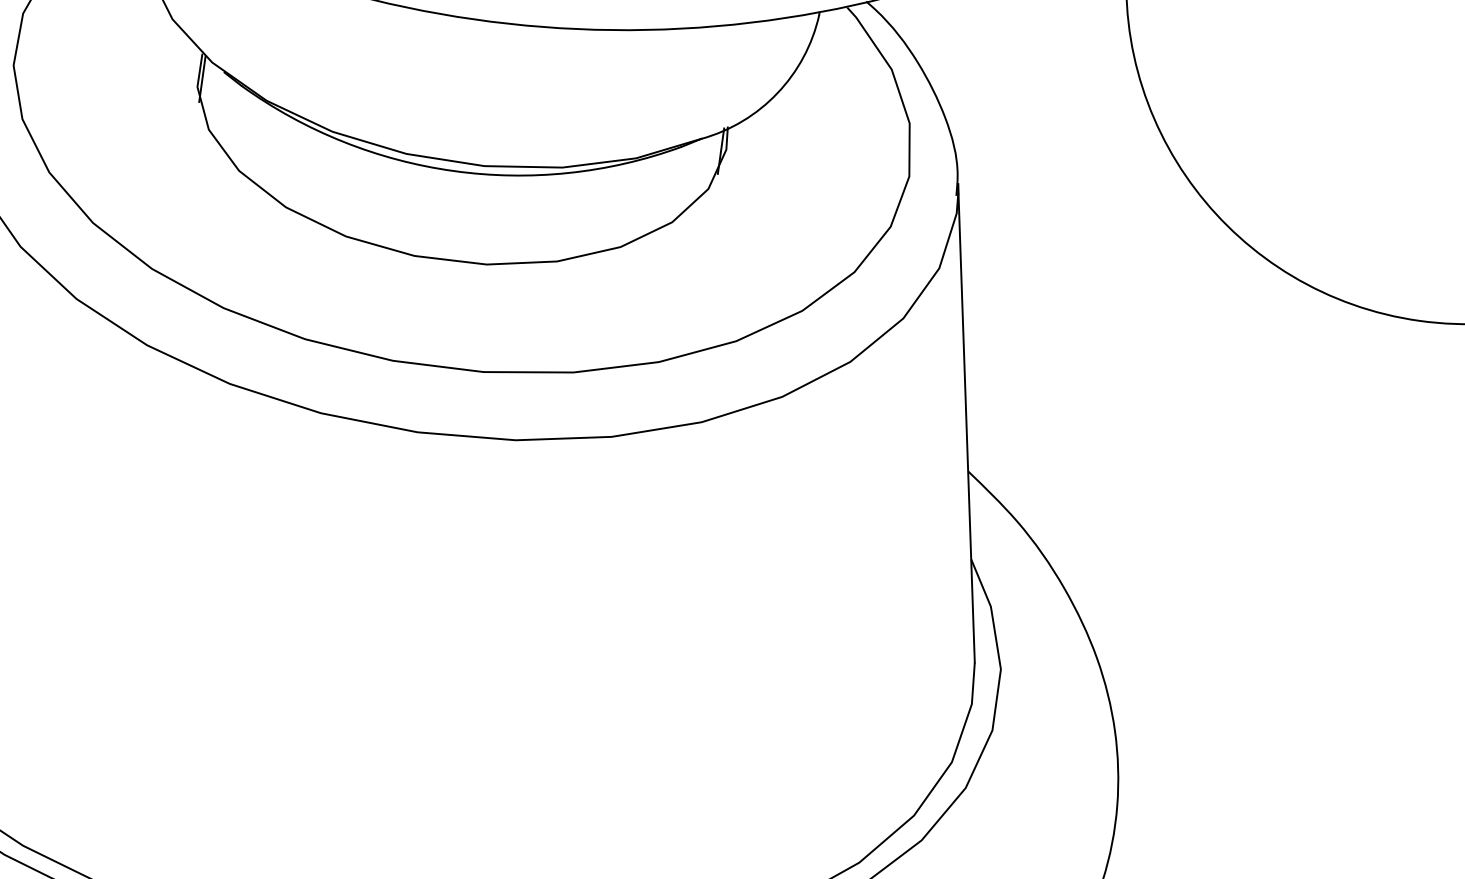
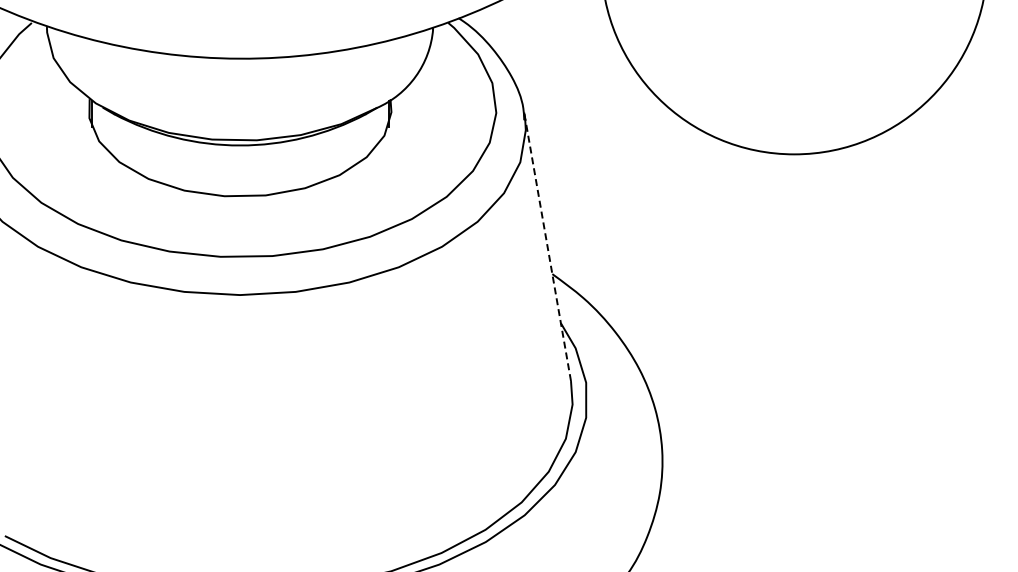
line: (966, 423) -> (547, 247), solid -> dashed

